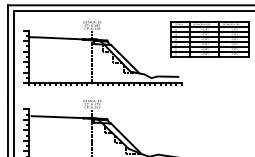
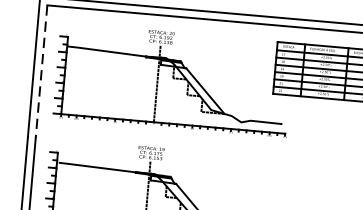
line: (13, 56) -> (41, 72), solid -> dashed

